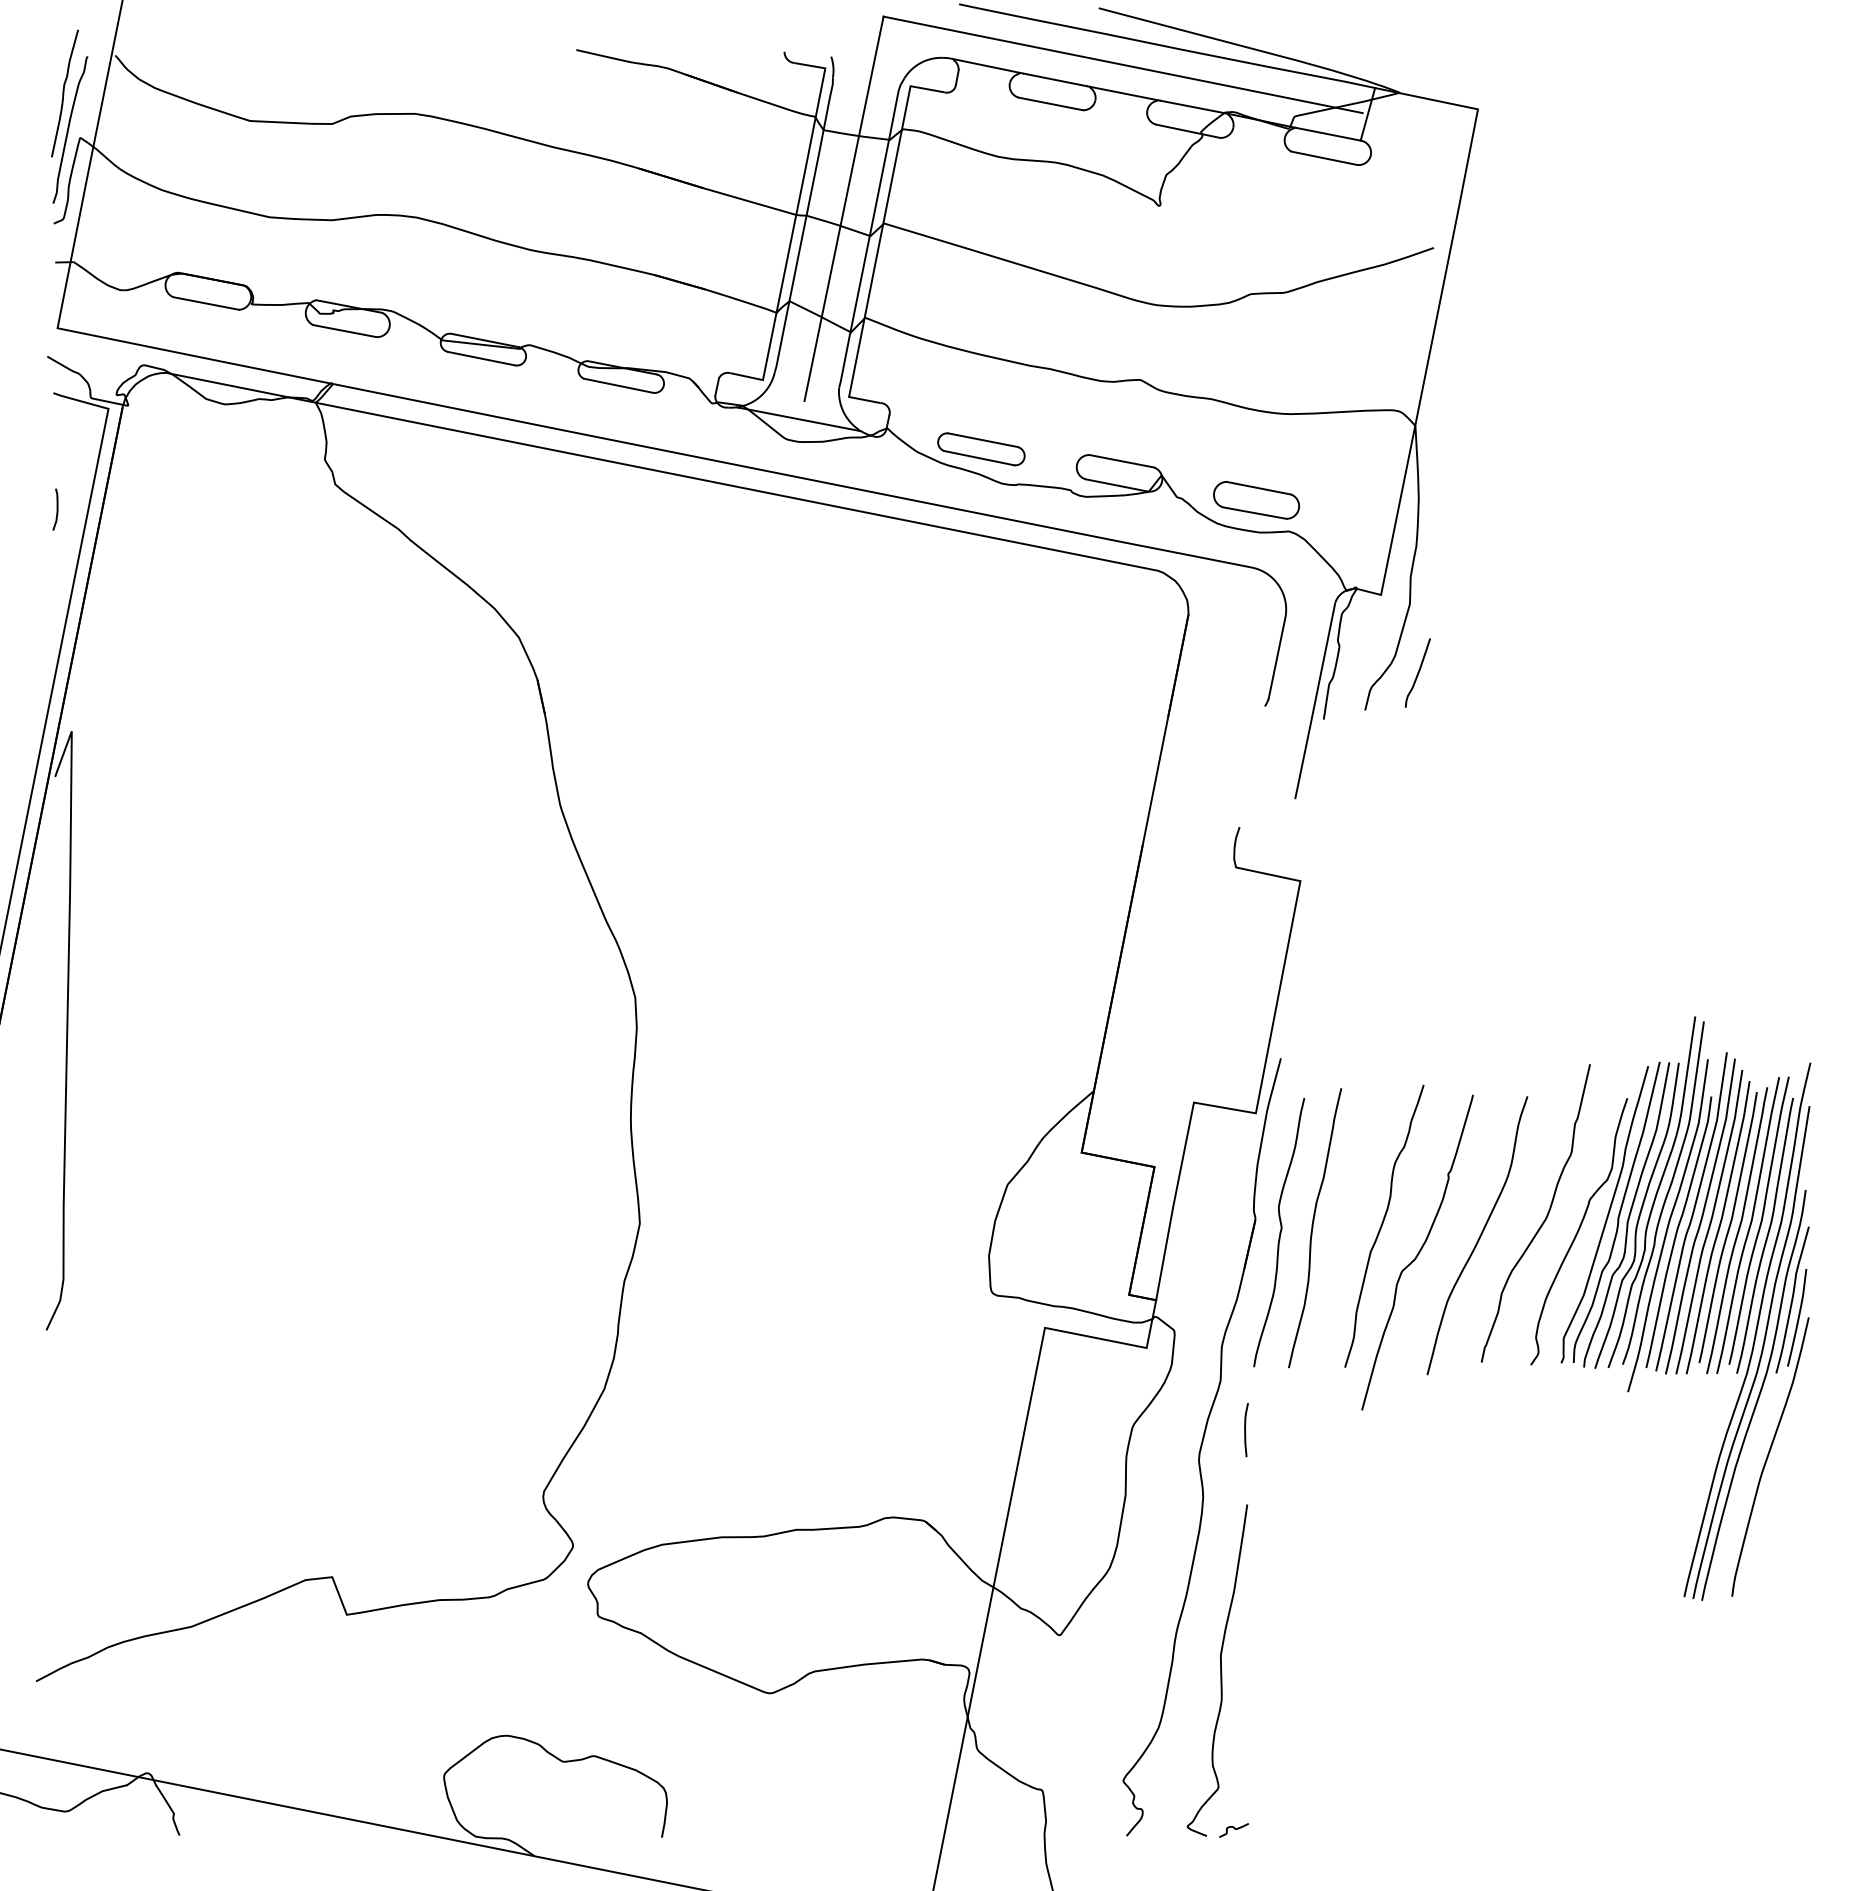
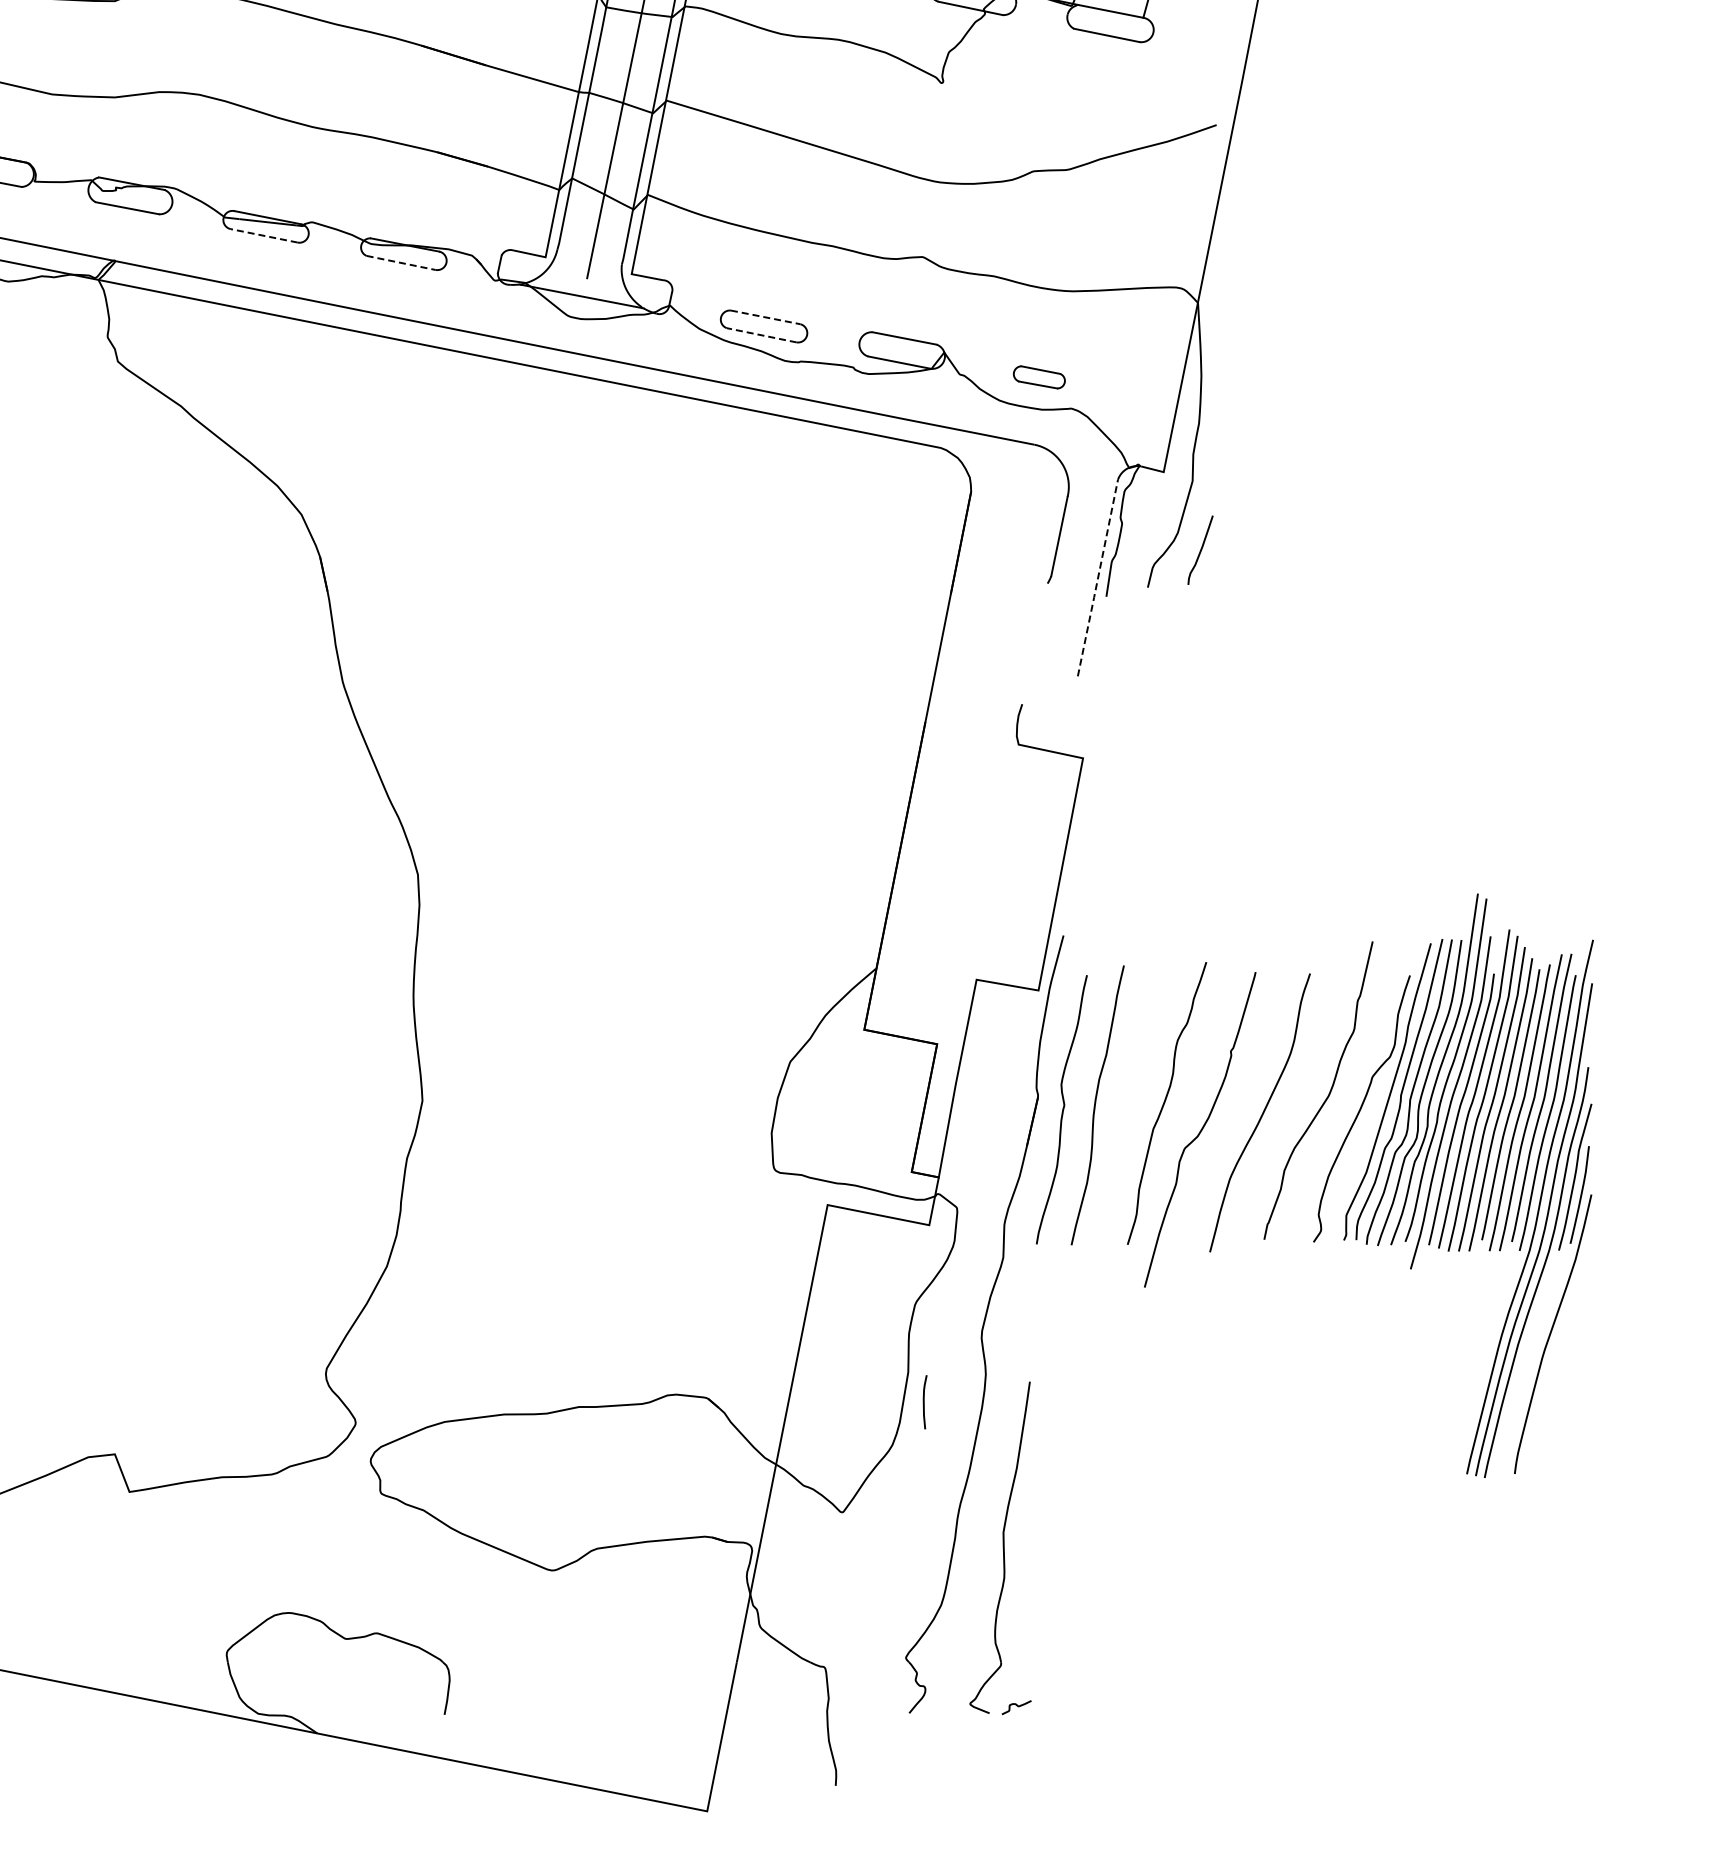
line: (481, 358) -> (264, 235), solid -> dashed
line: (619, 385) -> (402, 262), solid -> dashed
line: (983, 440) -> (766, 317), solid -> dashed
line: (979, 458) -> (762, 335), solid -> dashed
part: (1256, 499) -> (1039, 376), size x0.6
line: (1315, 701) -> (1098, 578), solid -> dashed
curve: (1245, 1430) -> (924, 1402), moved

